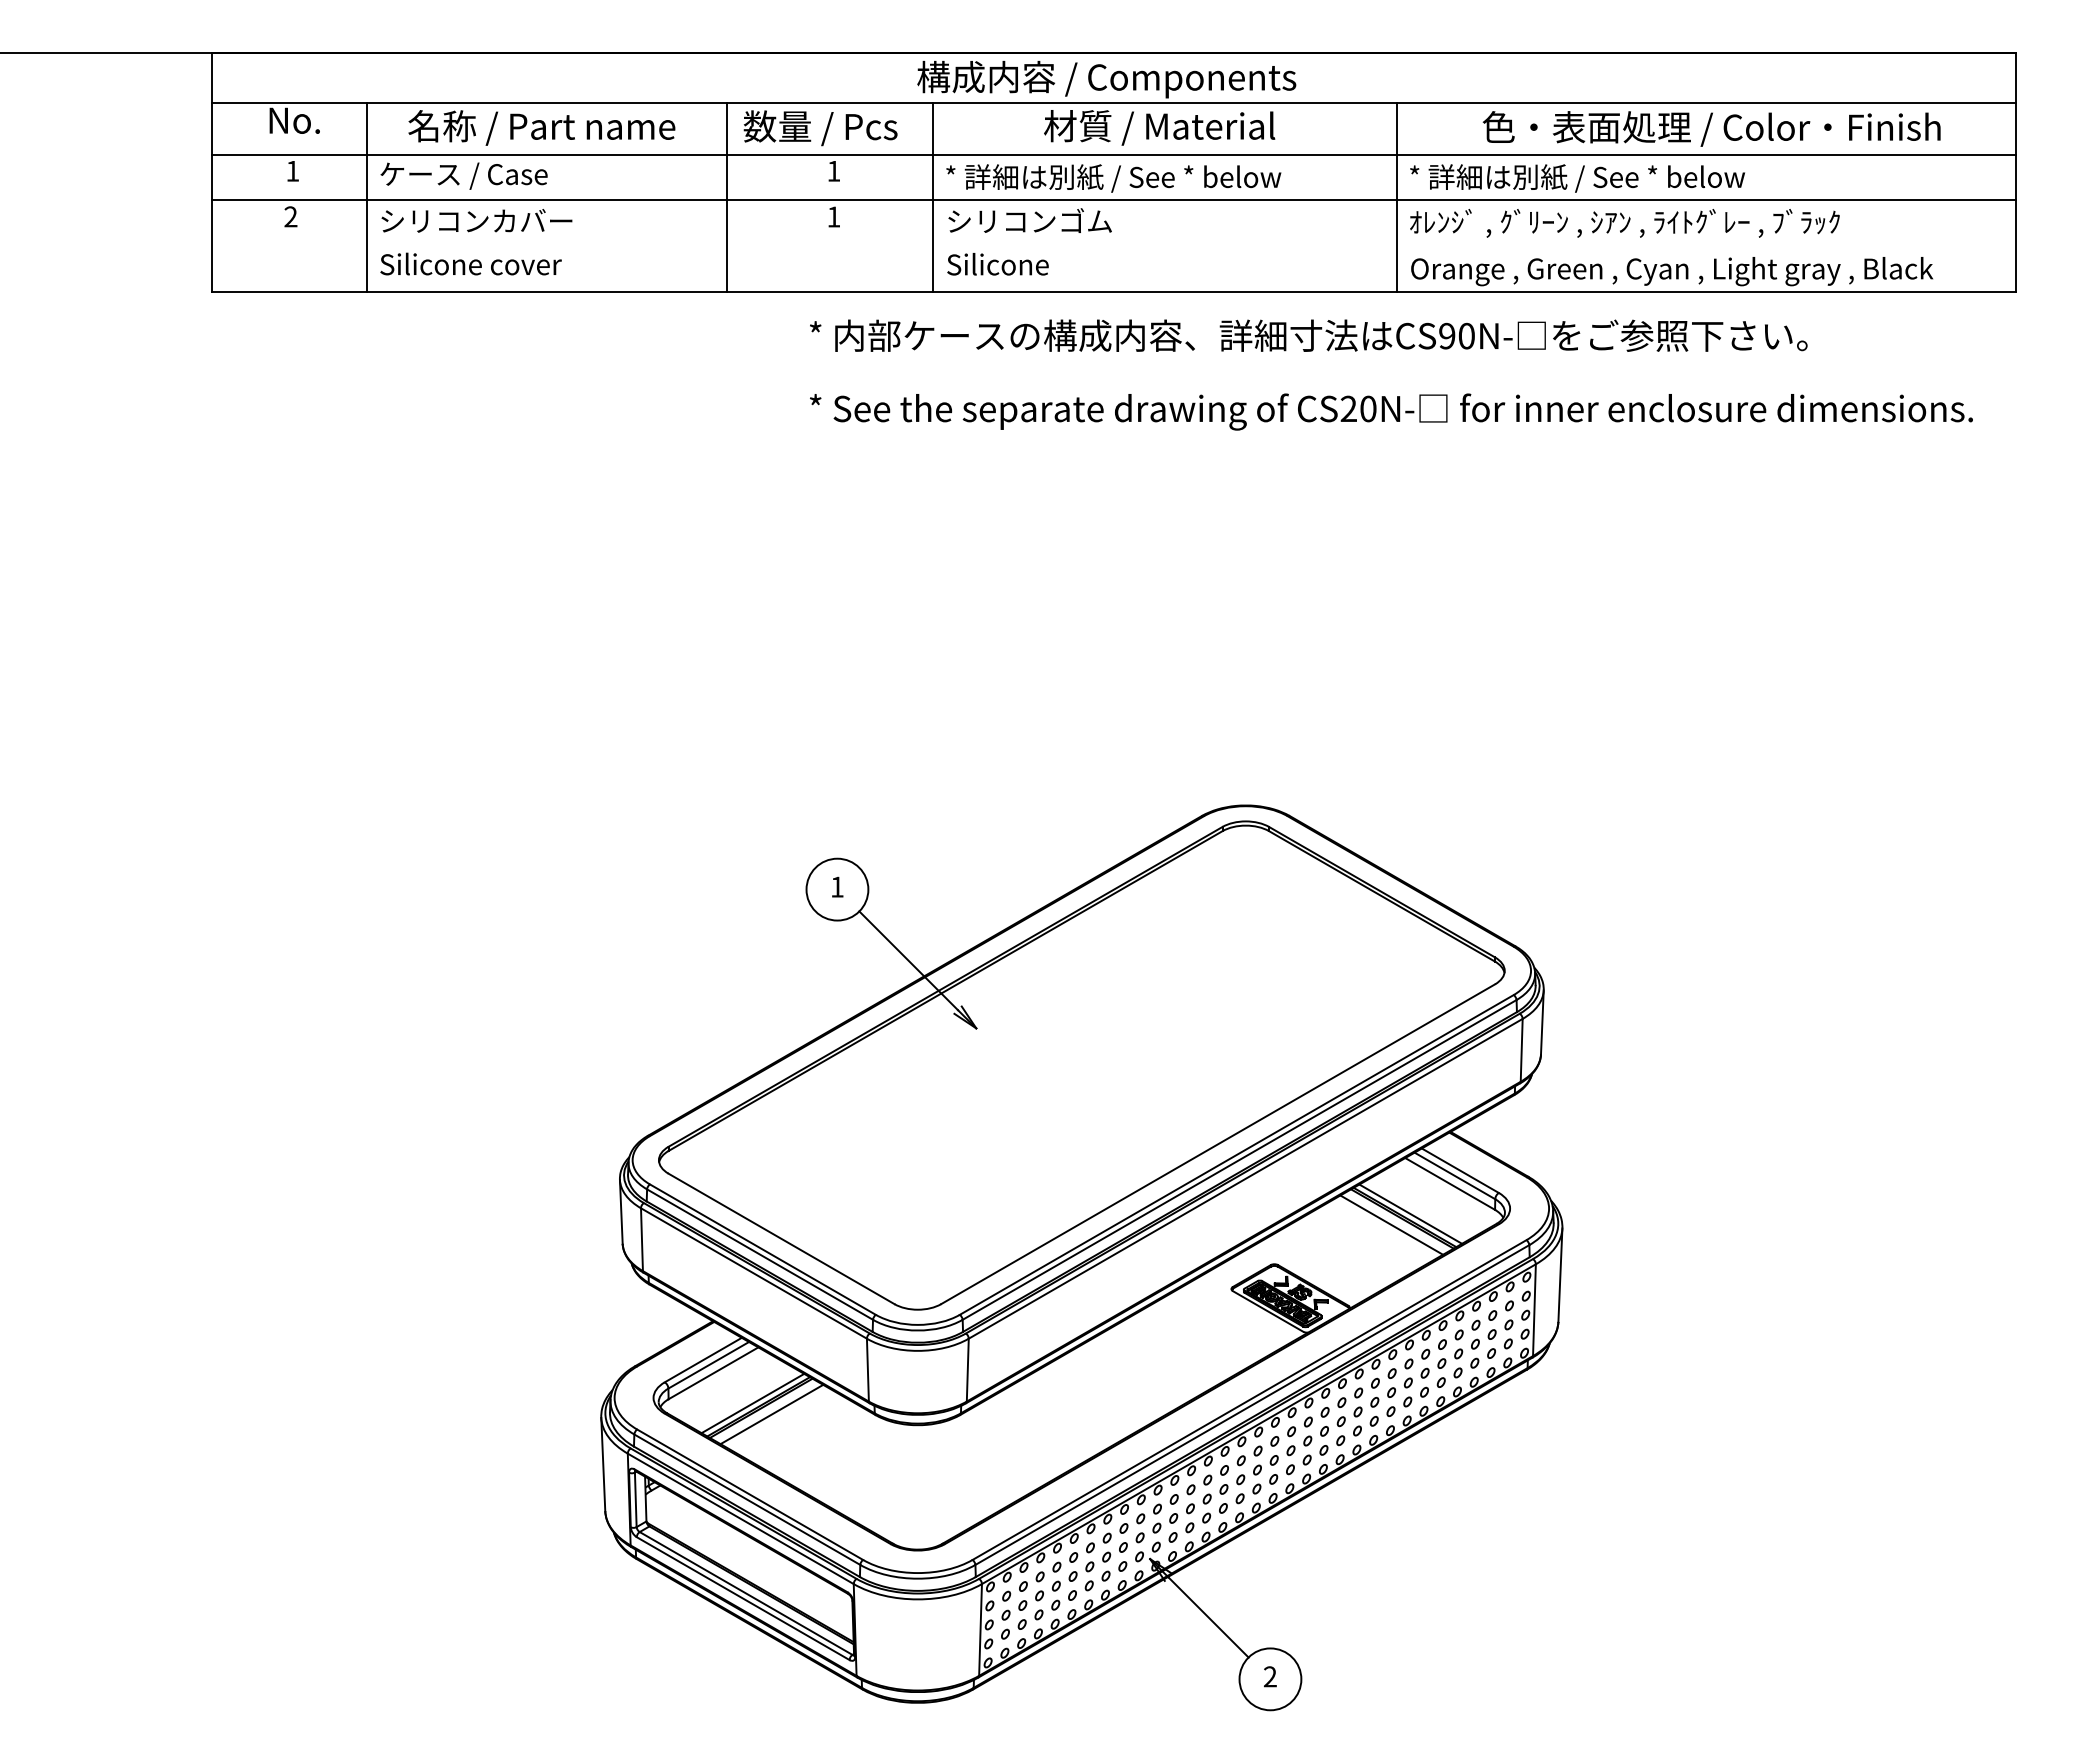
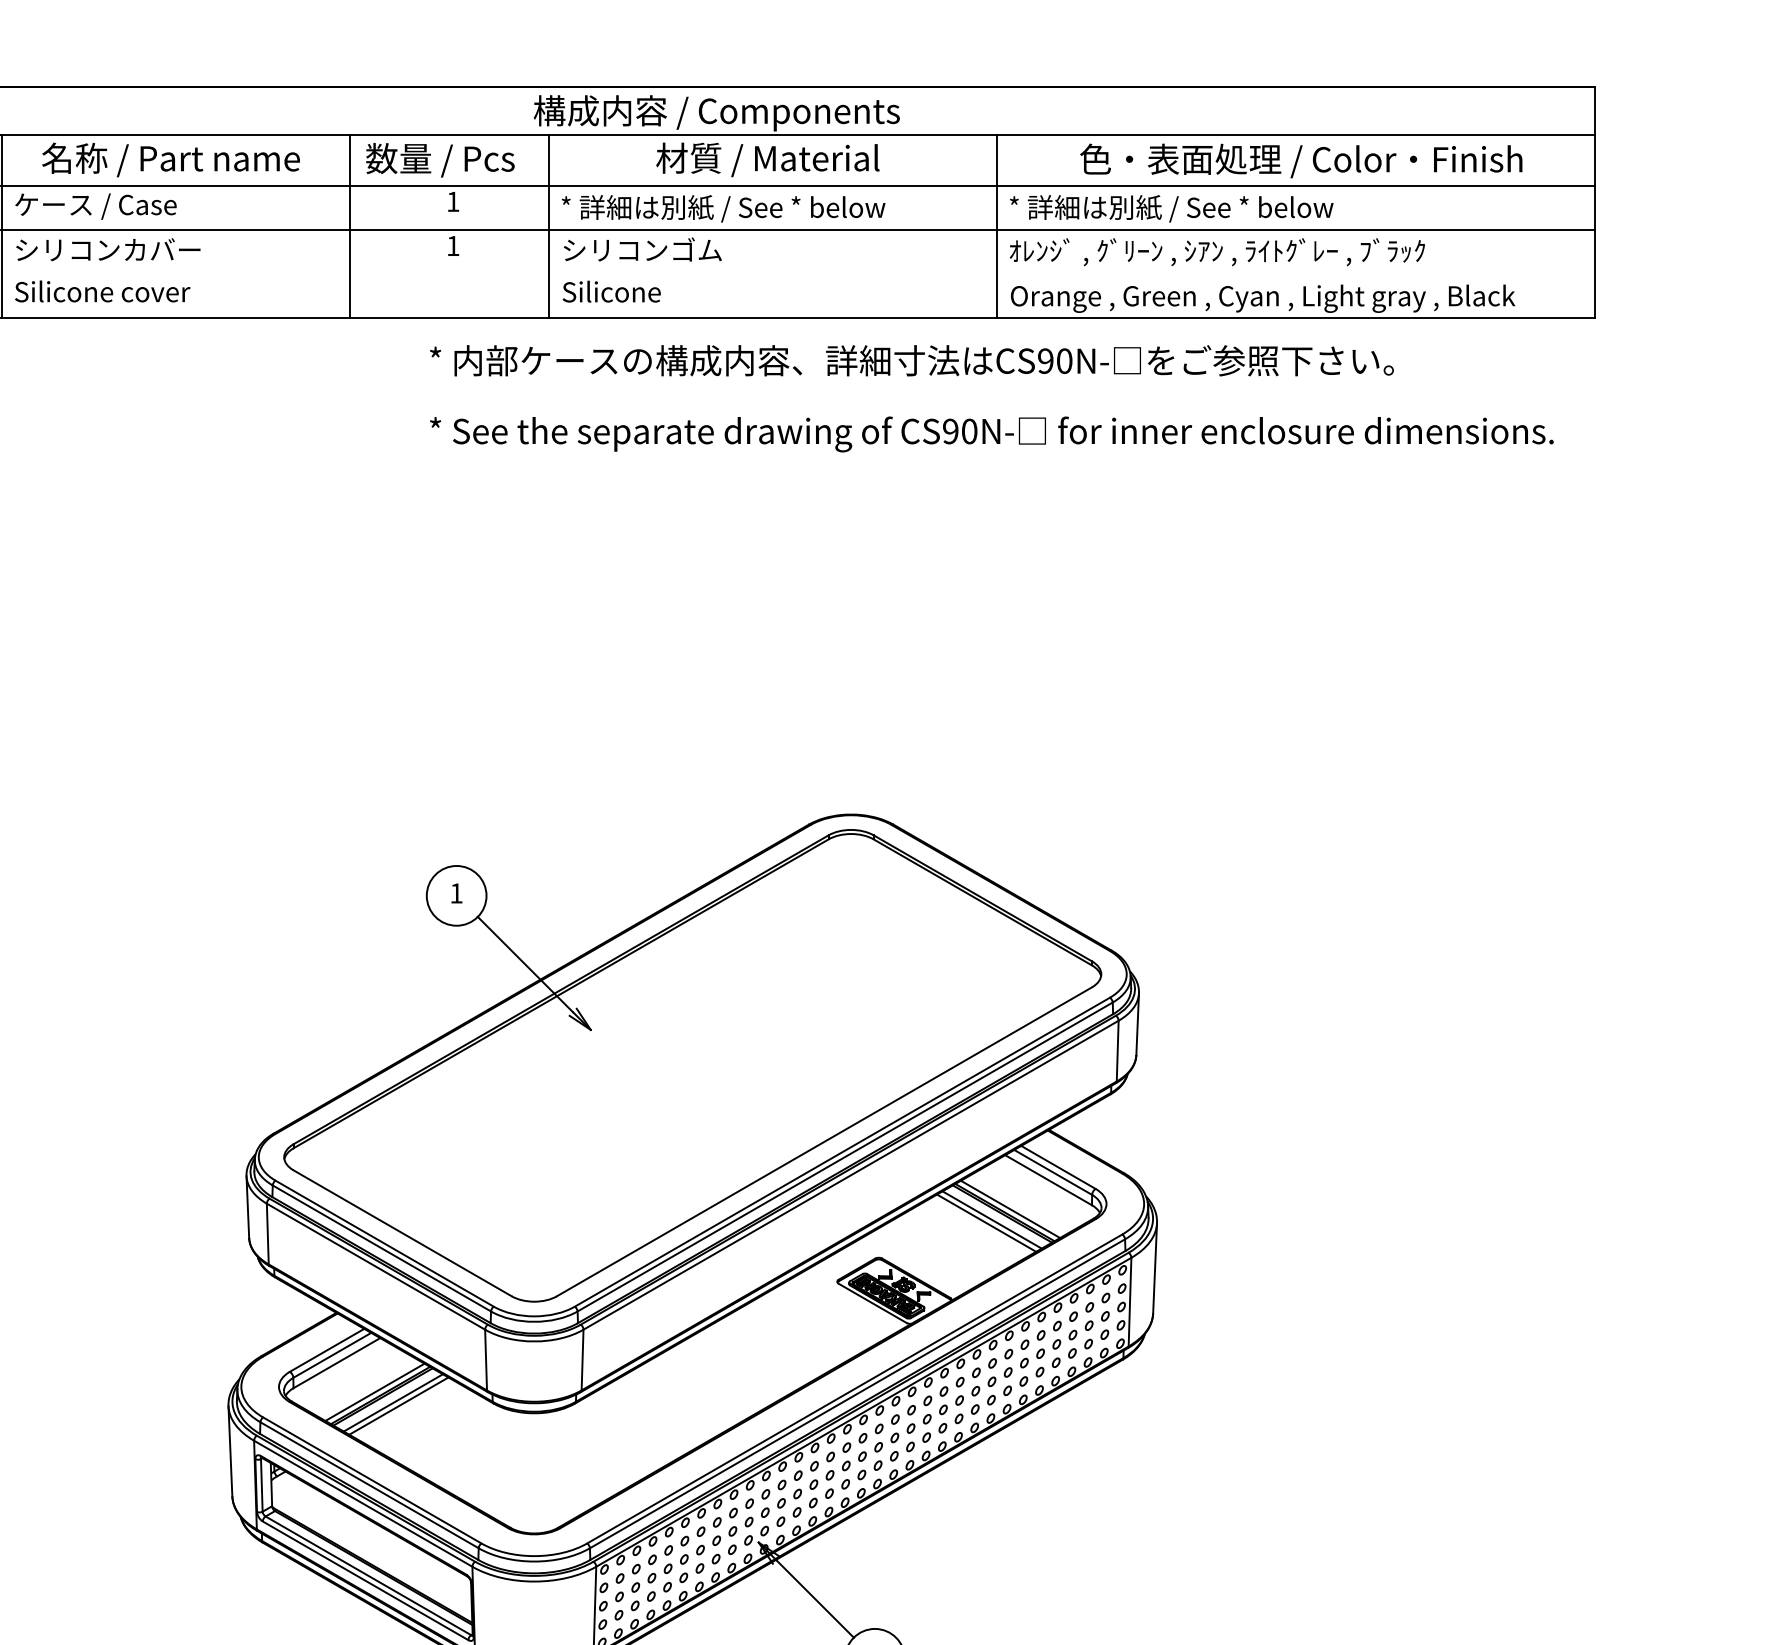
text: (1348, 409) -> (950, 432), CS20N- -> CS90N-
line: (1385, 1228) -> (986, 1223), added
line: (777, 1417) -> (398, 1405), added

